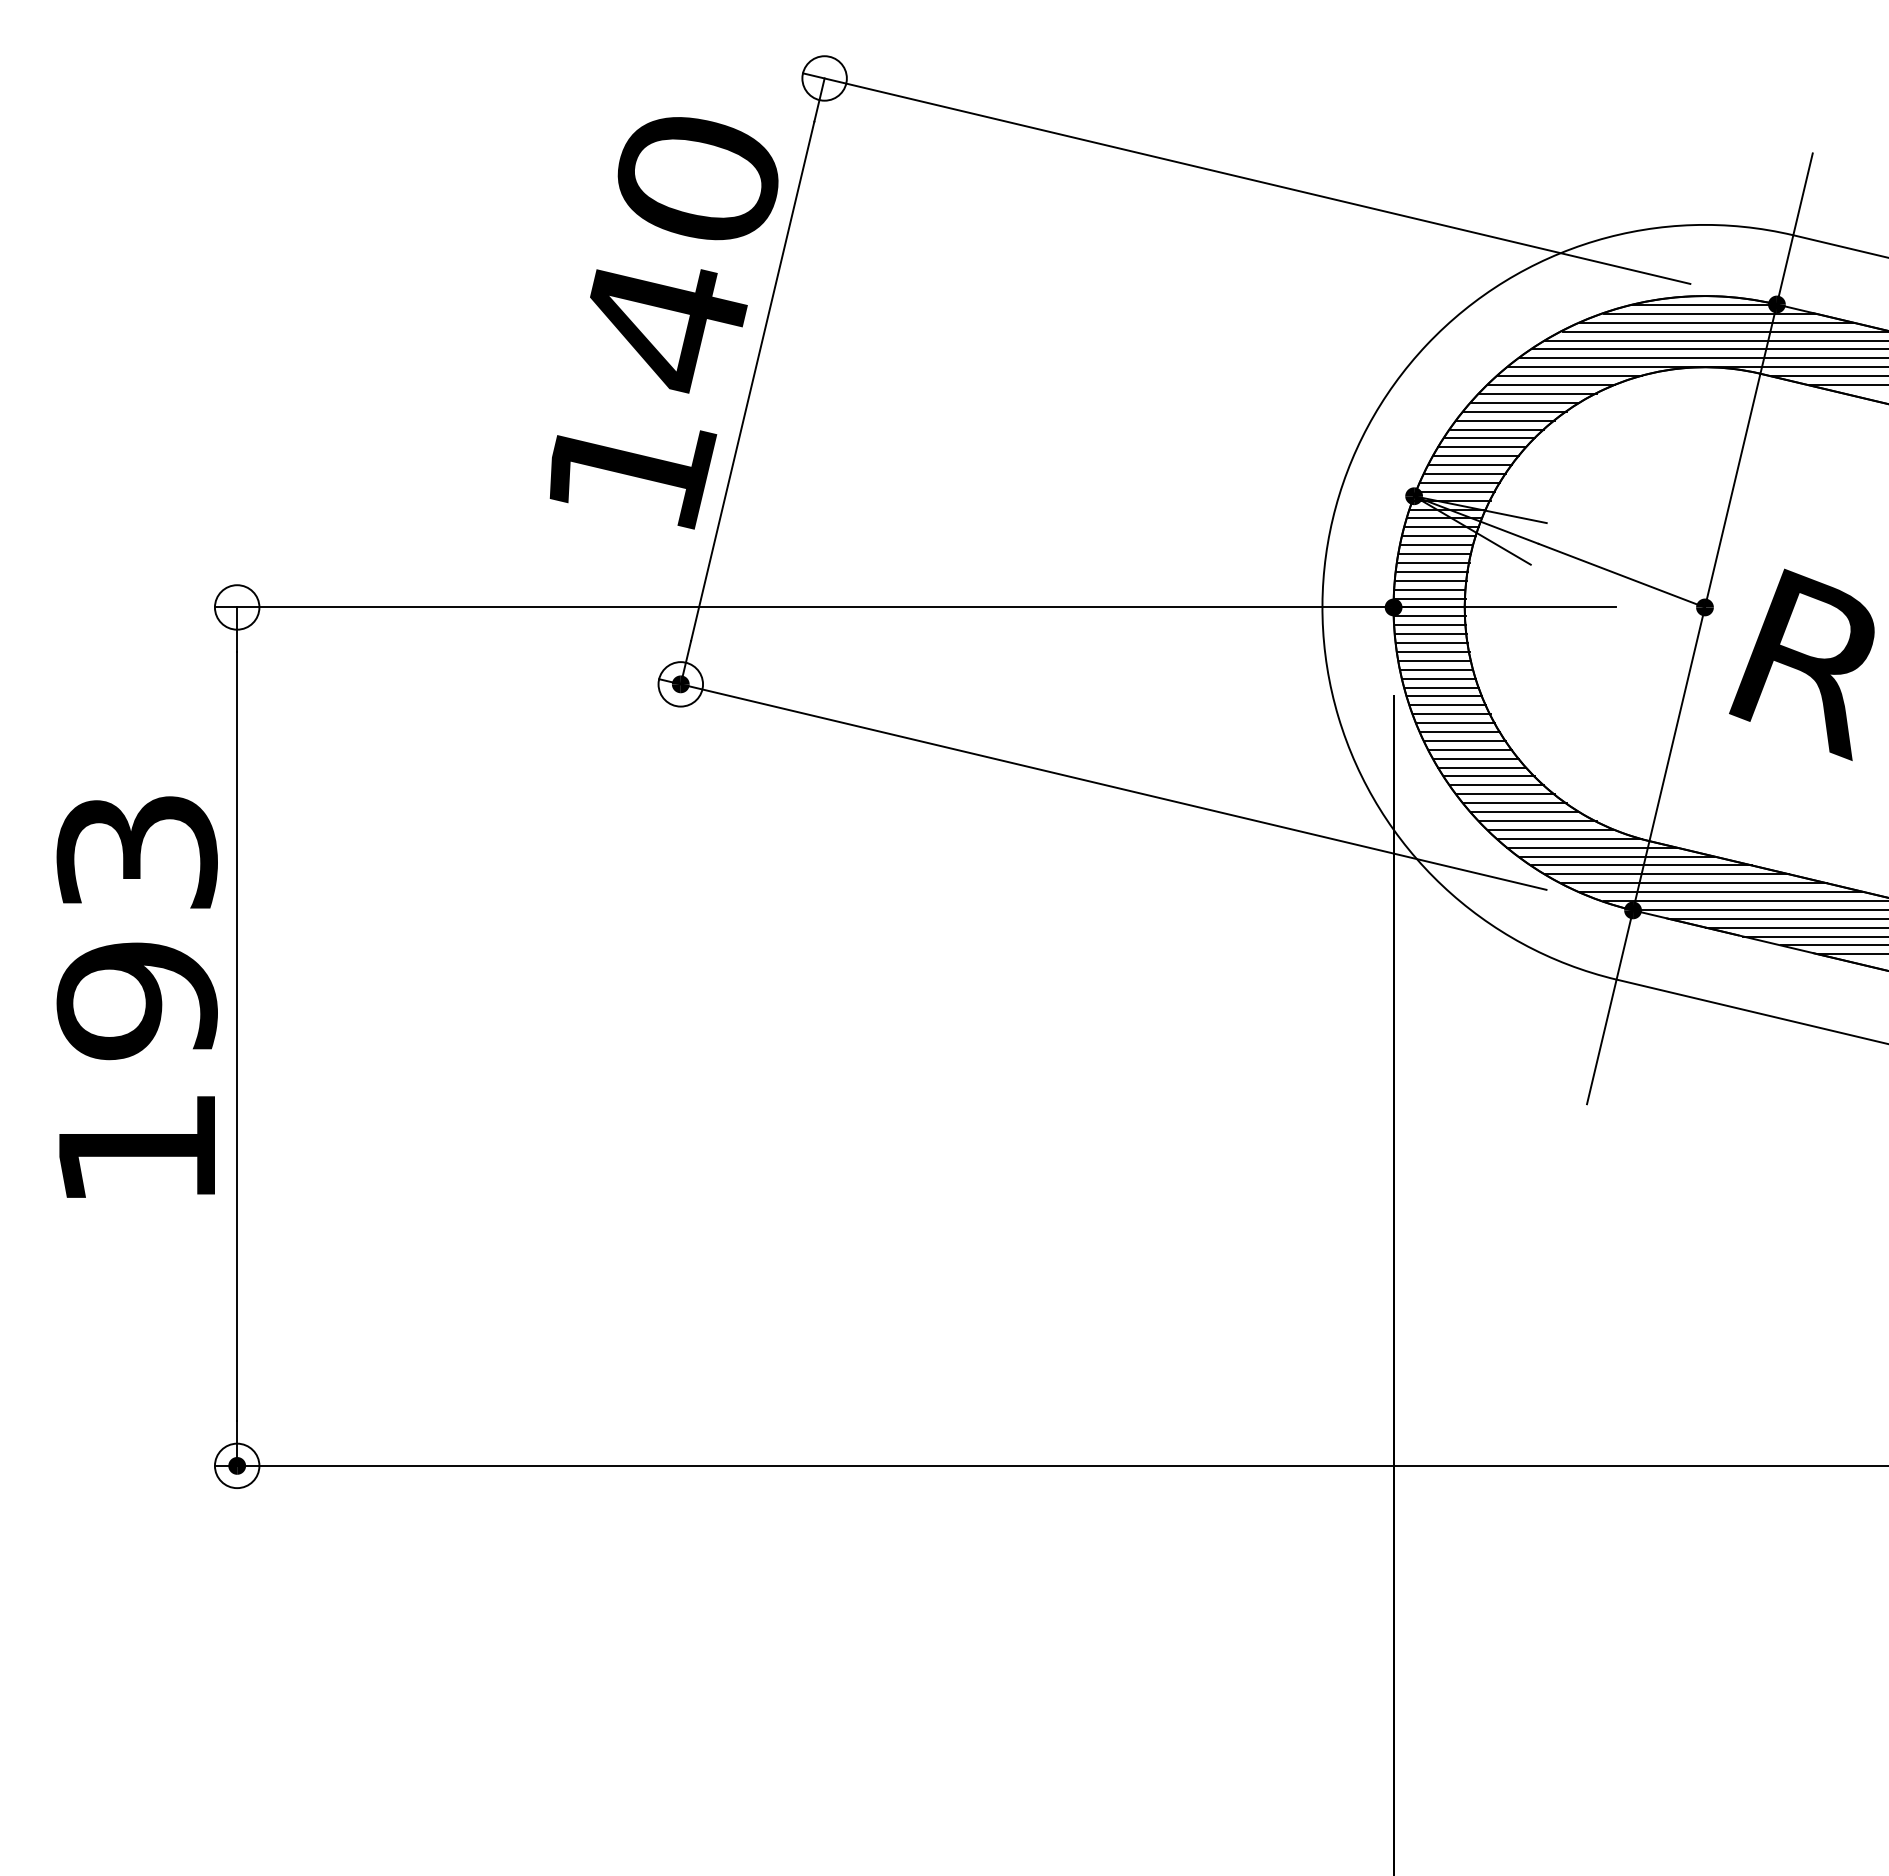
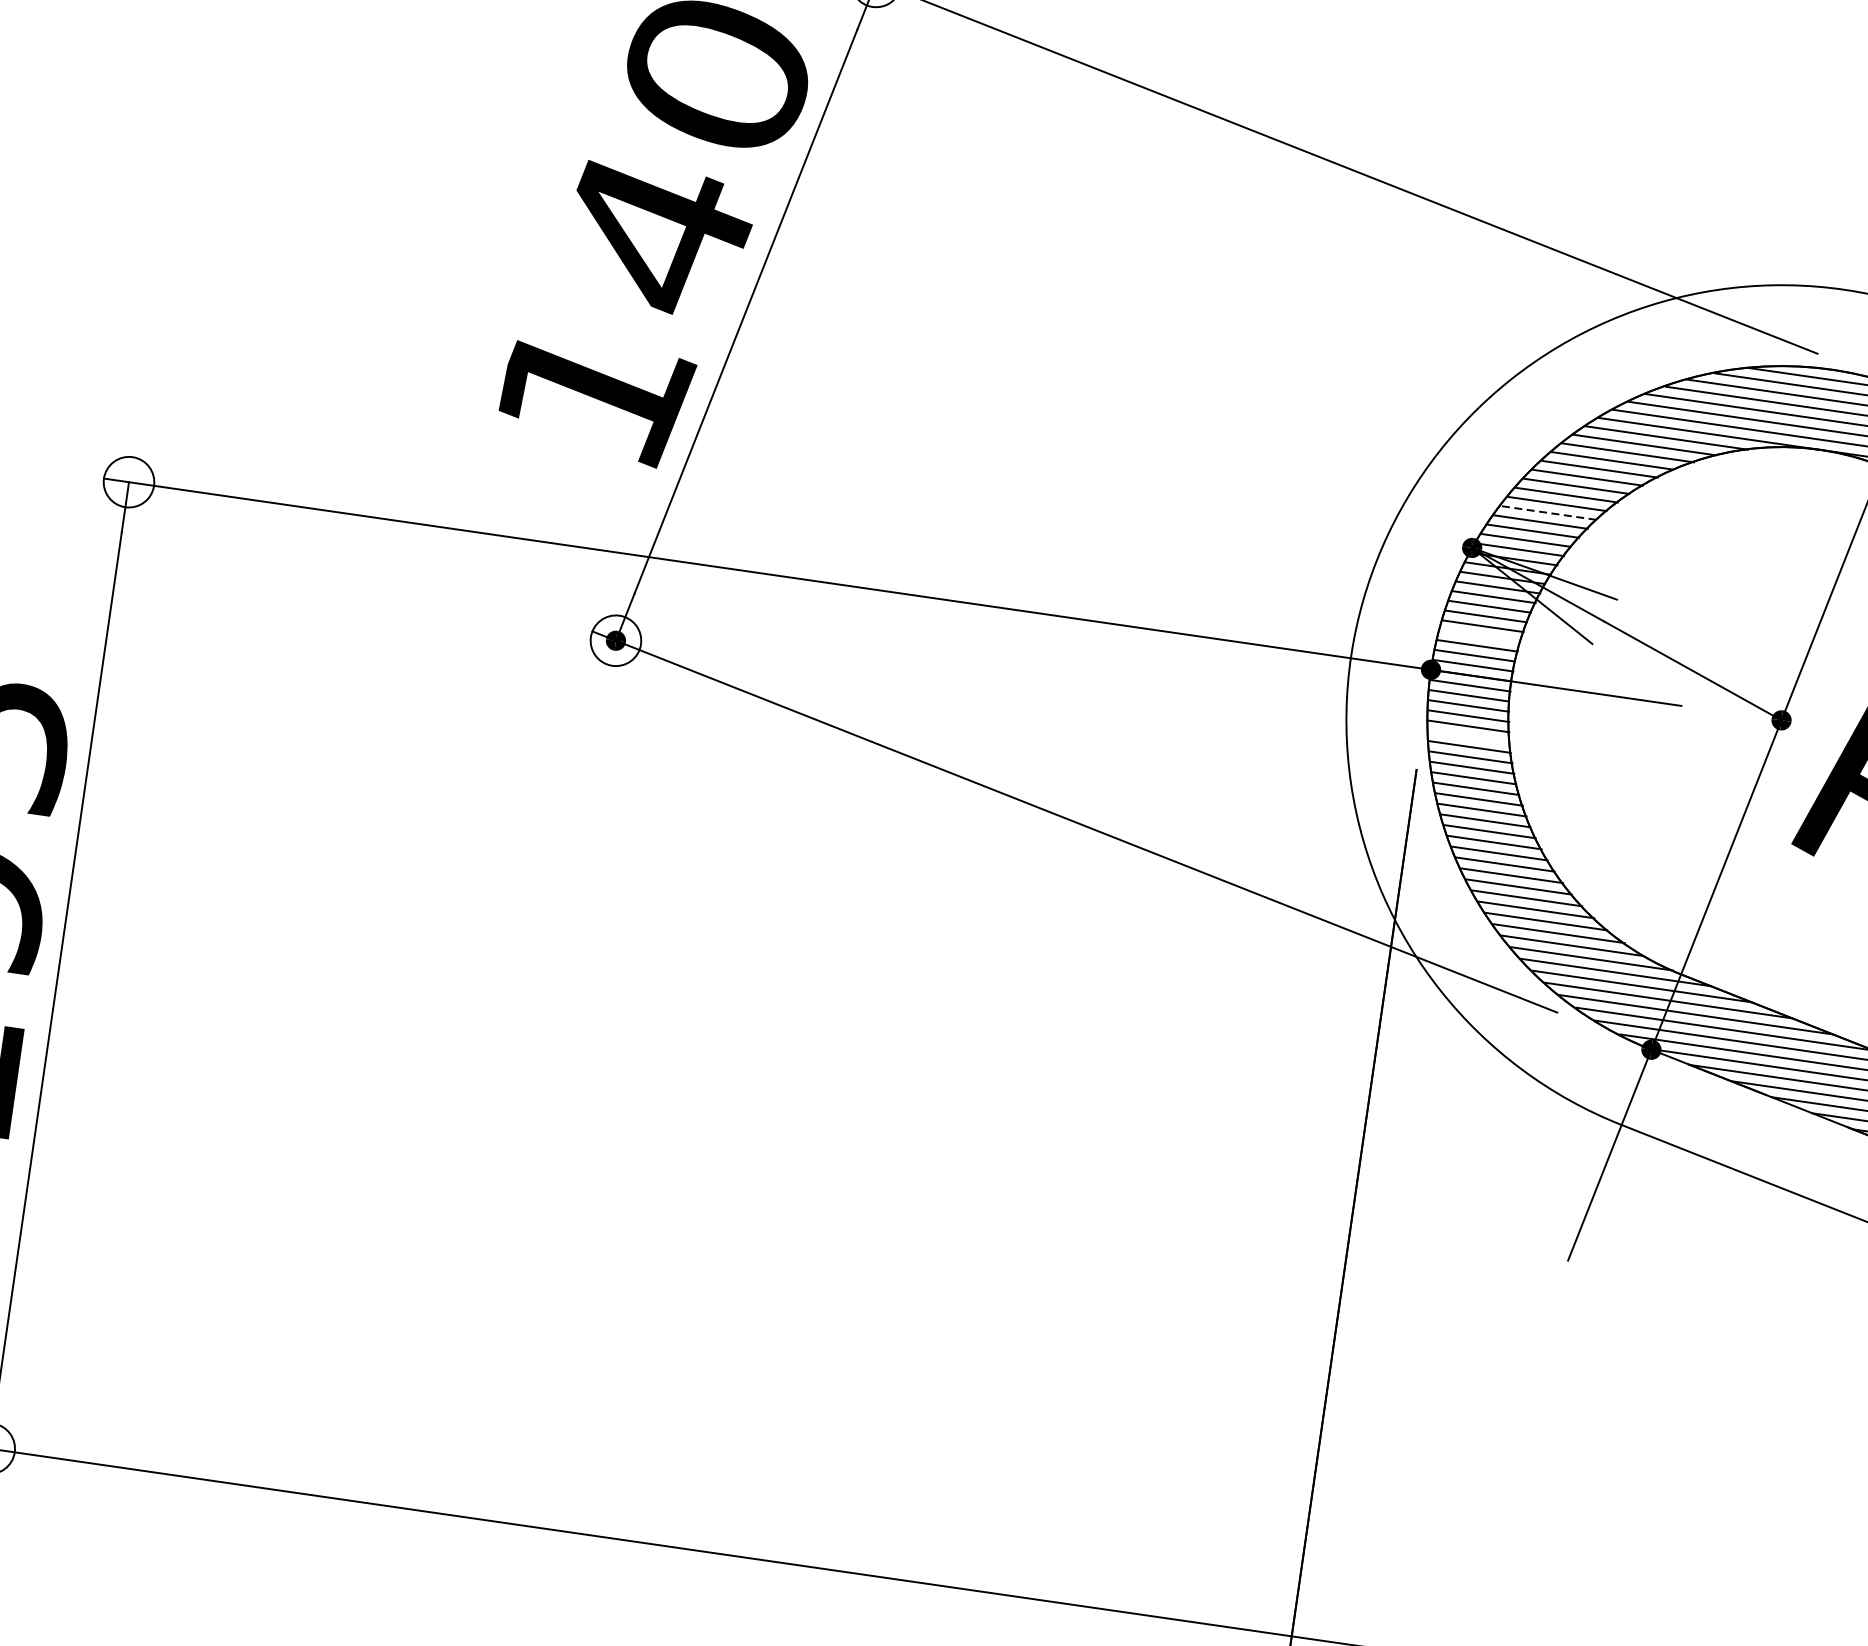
line: (1476, 456) -> (1548, 513), solid -> dashed
line: (1432, 571) -> (1480, 635), removed
line: (1435, 660) -> (1469, 736), removed

